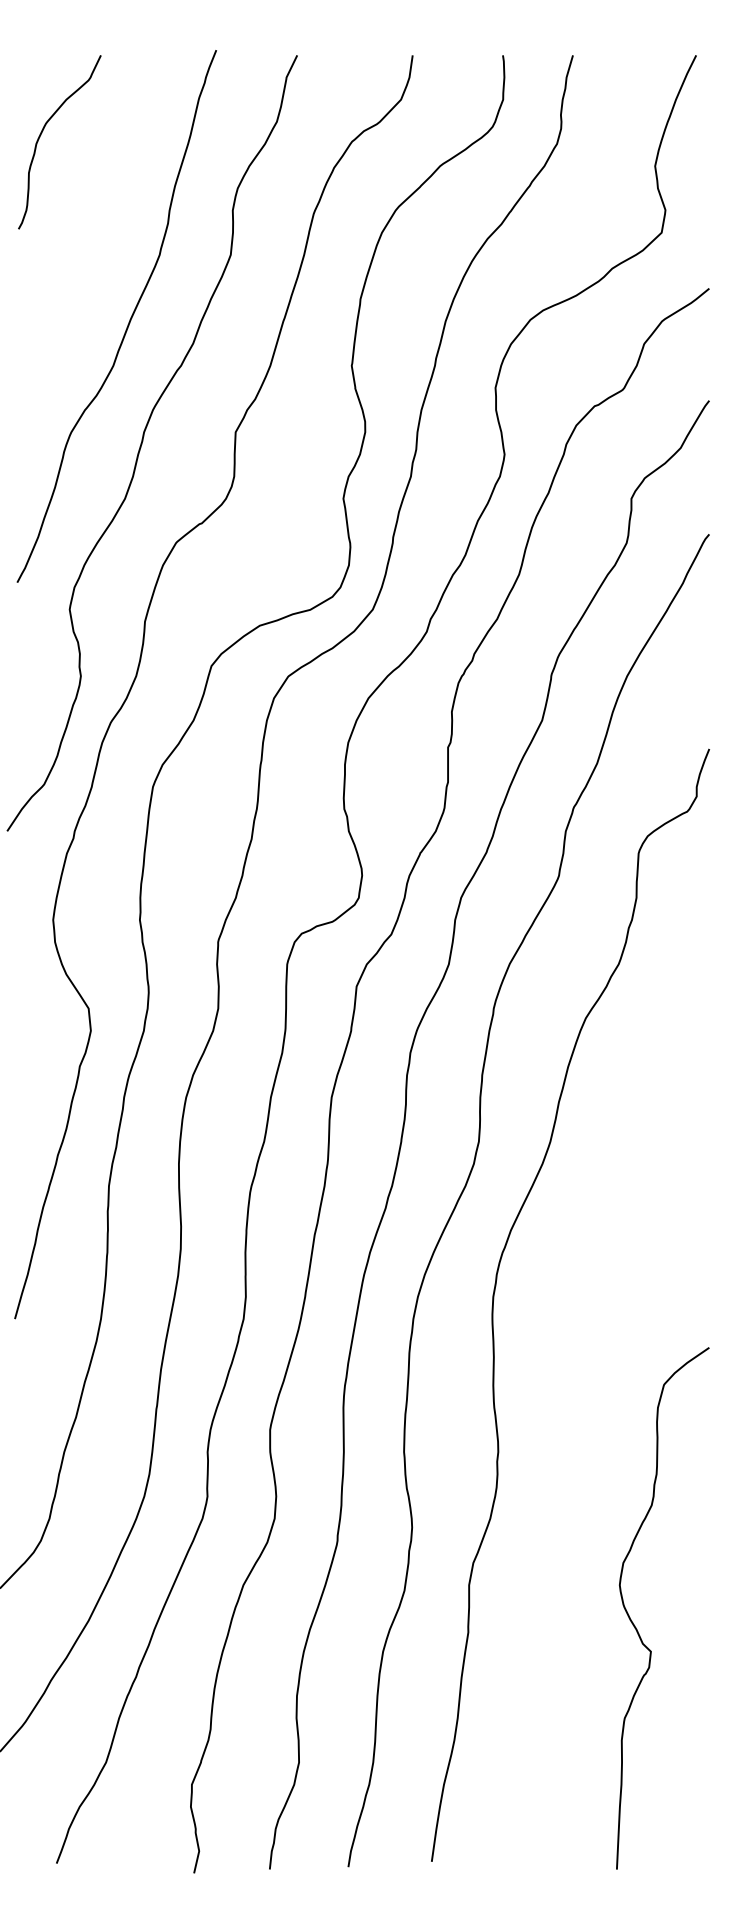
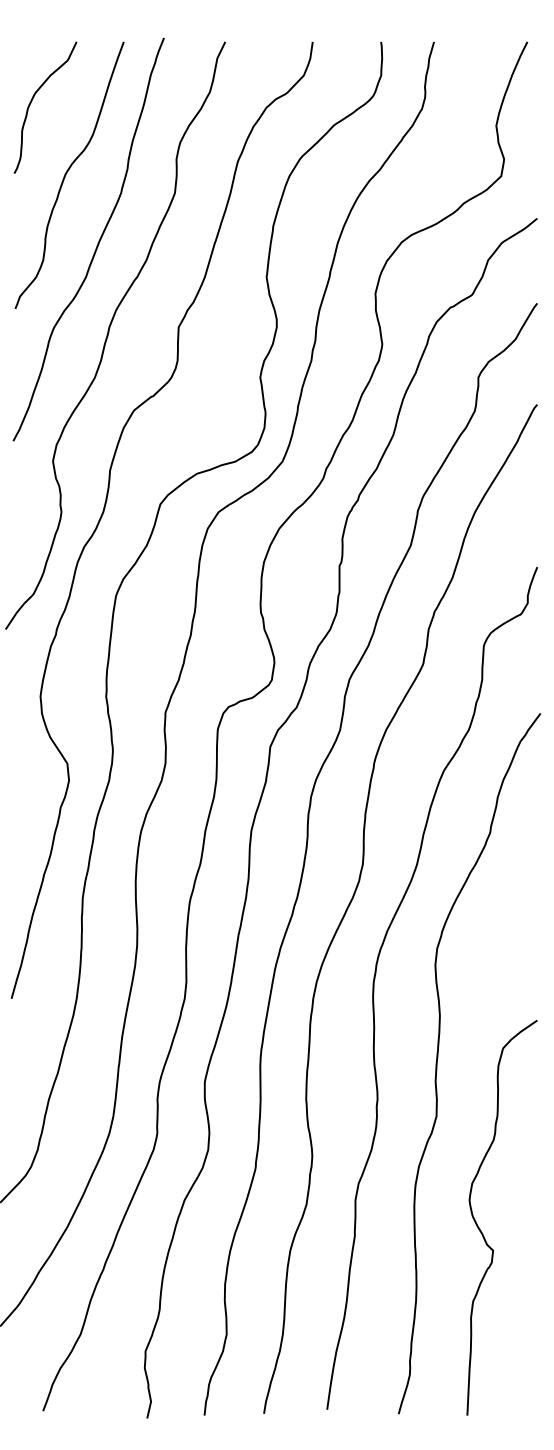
curve: (87, 230) -> (66, 174), added
curve: (578, 1396) -> (438, 1057), added

